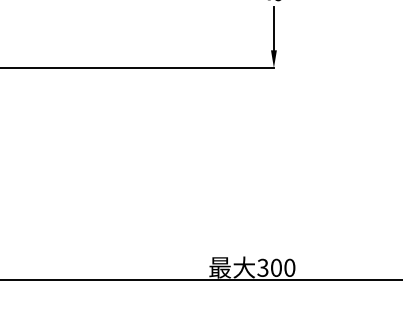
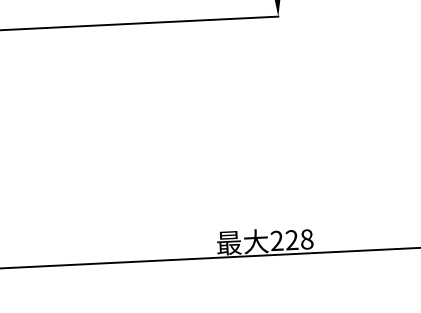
text: (276, 267) -> (292, 239), 300 -> 228

